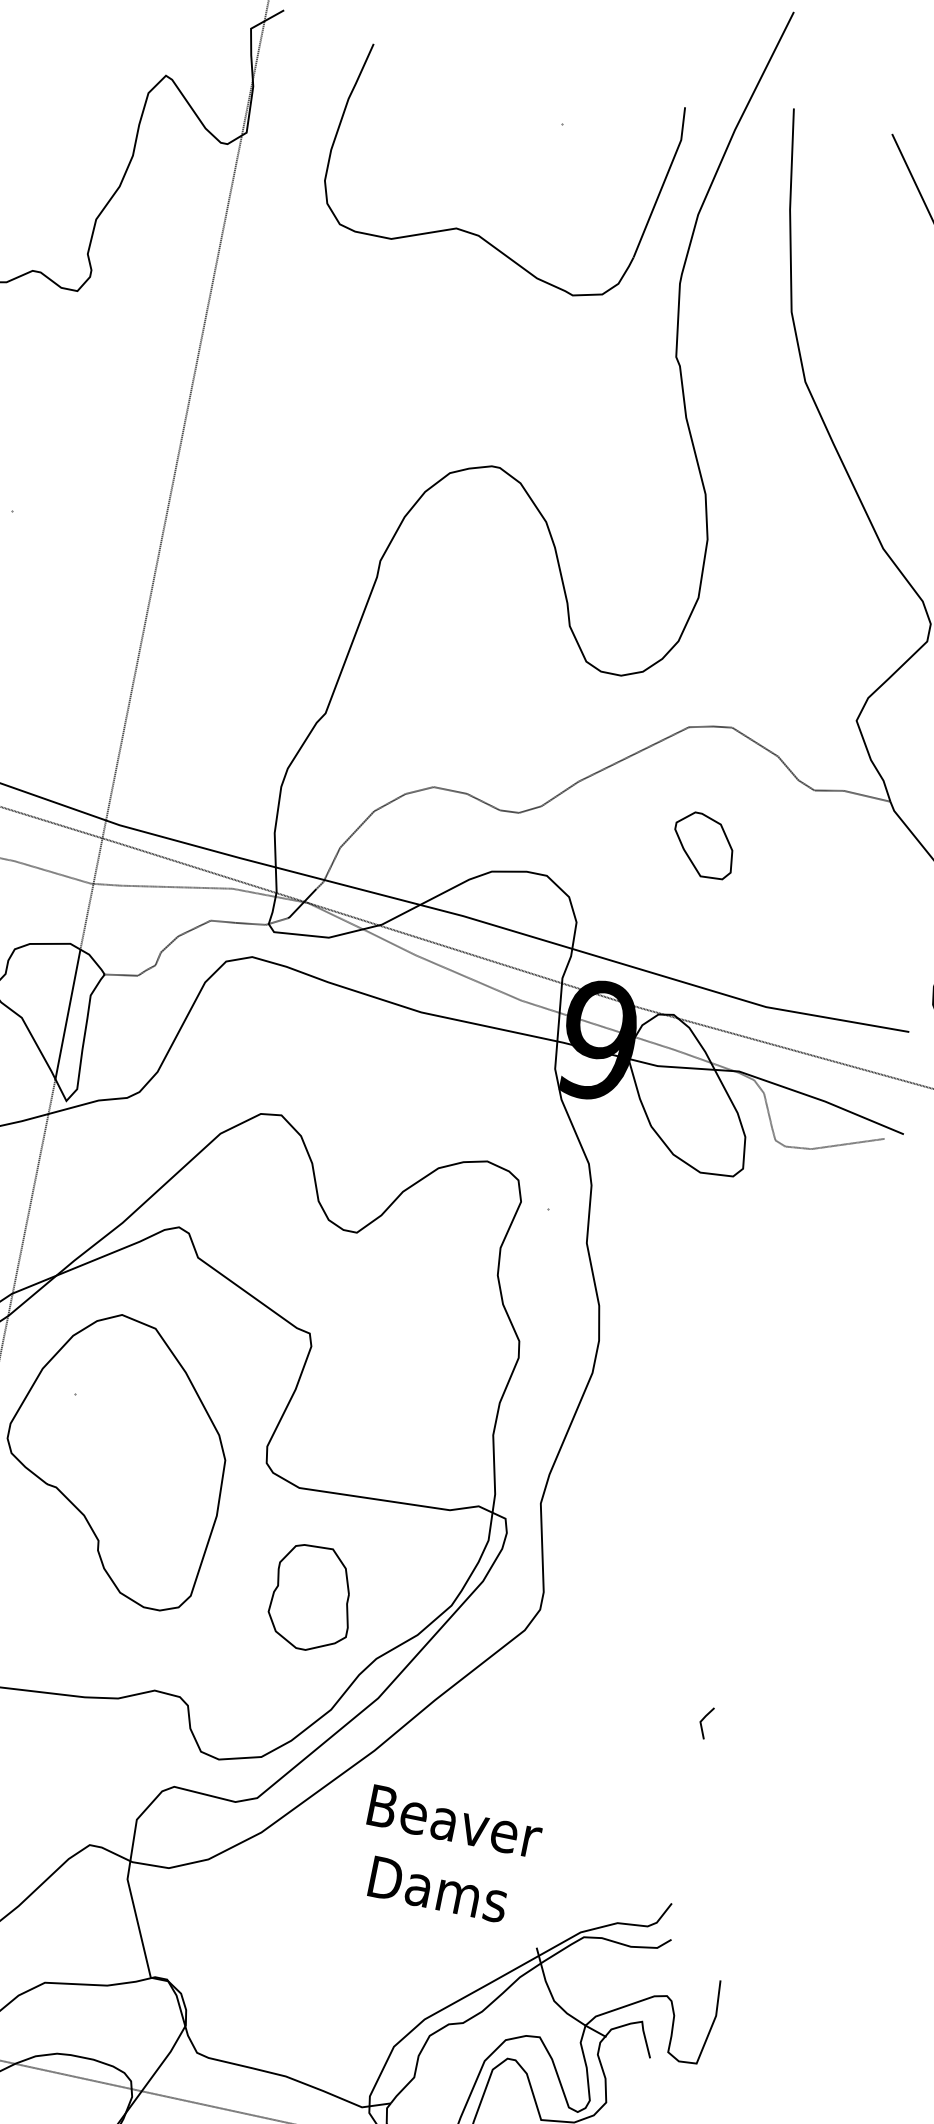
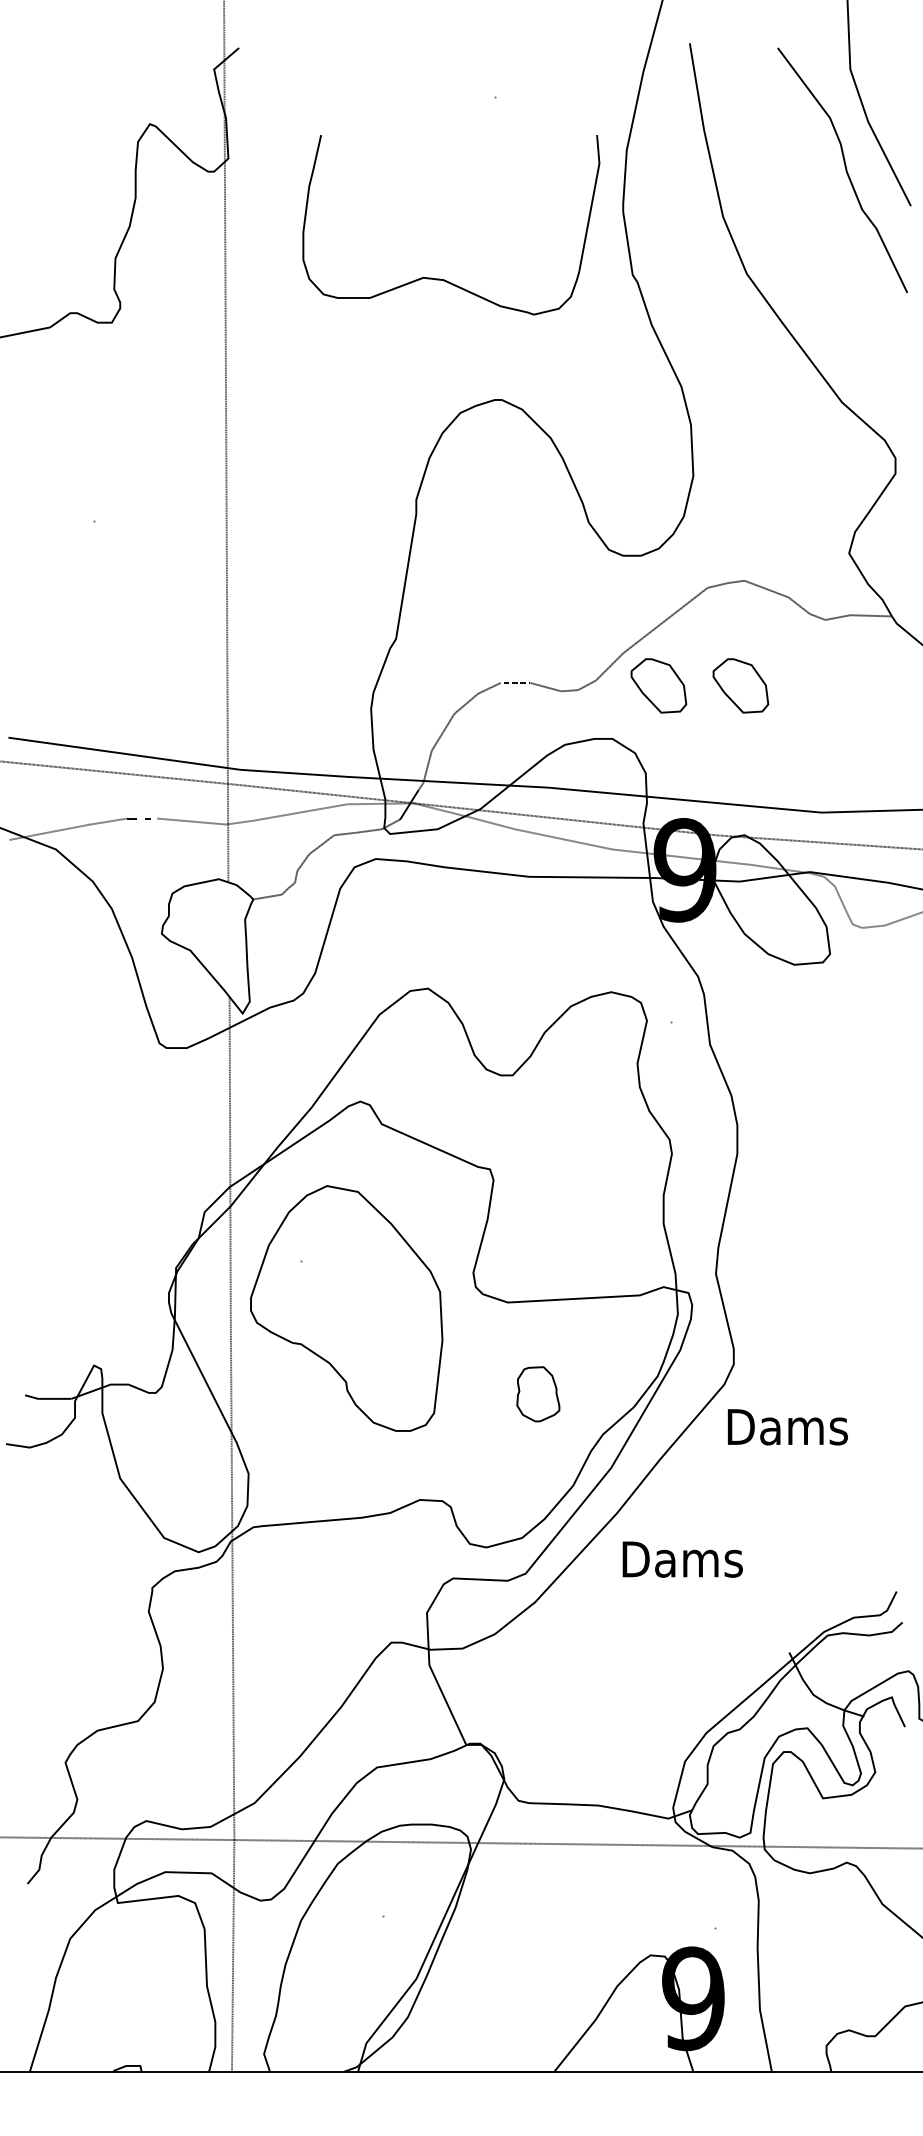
part: (475, 233) -> (440, 278), moved
part: (611, 826) -> (658, 685), added
line: (67, 1014) -> (228, 939), removed
part: (312, 1598) -> (538, 1394), size x0.6
line: (702, 1721) -> (891, 1431), removed
text: (457, 1822) -> (700, 1559), Beaver -> Dams
text: (438, 1889) -> (787, 1427), moved

